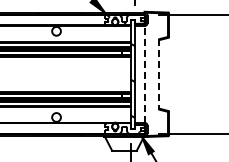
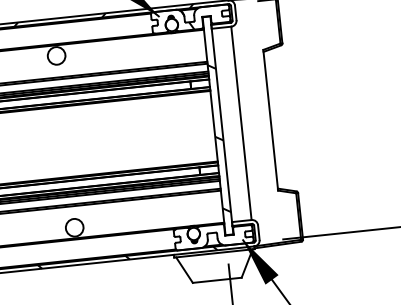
line: (144, 73) -> (240, 121), dashed -> solid
line: (159, 74) -> (271, 120), dashed -> solid

